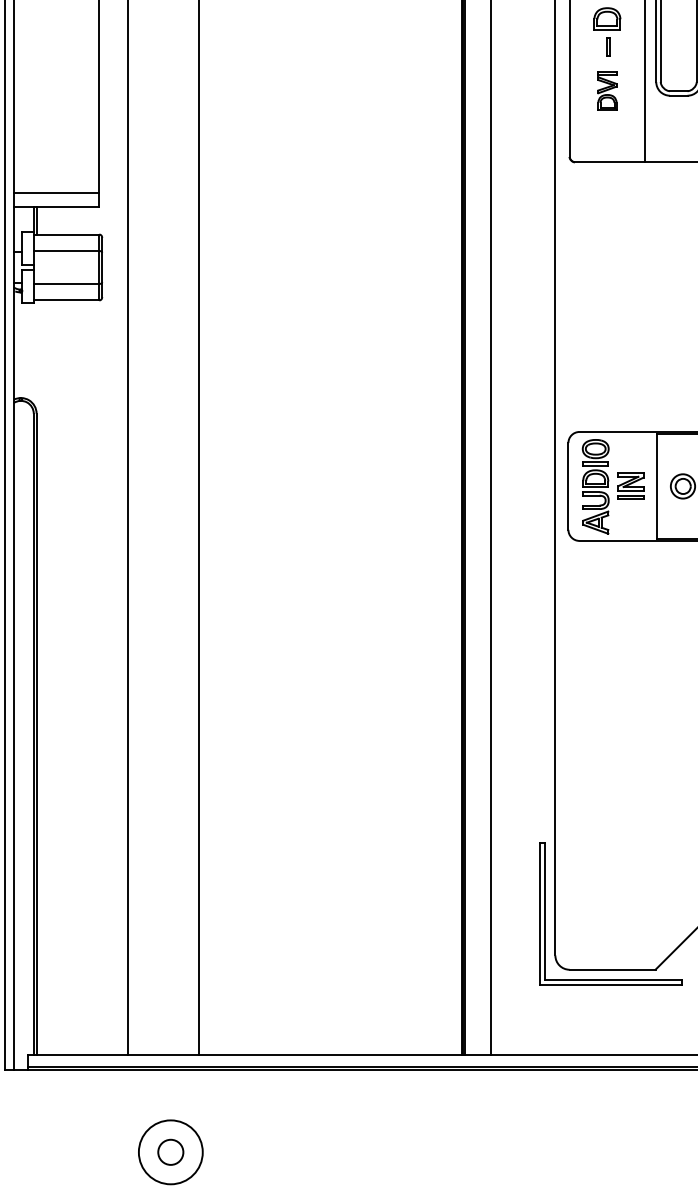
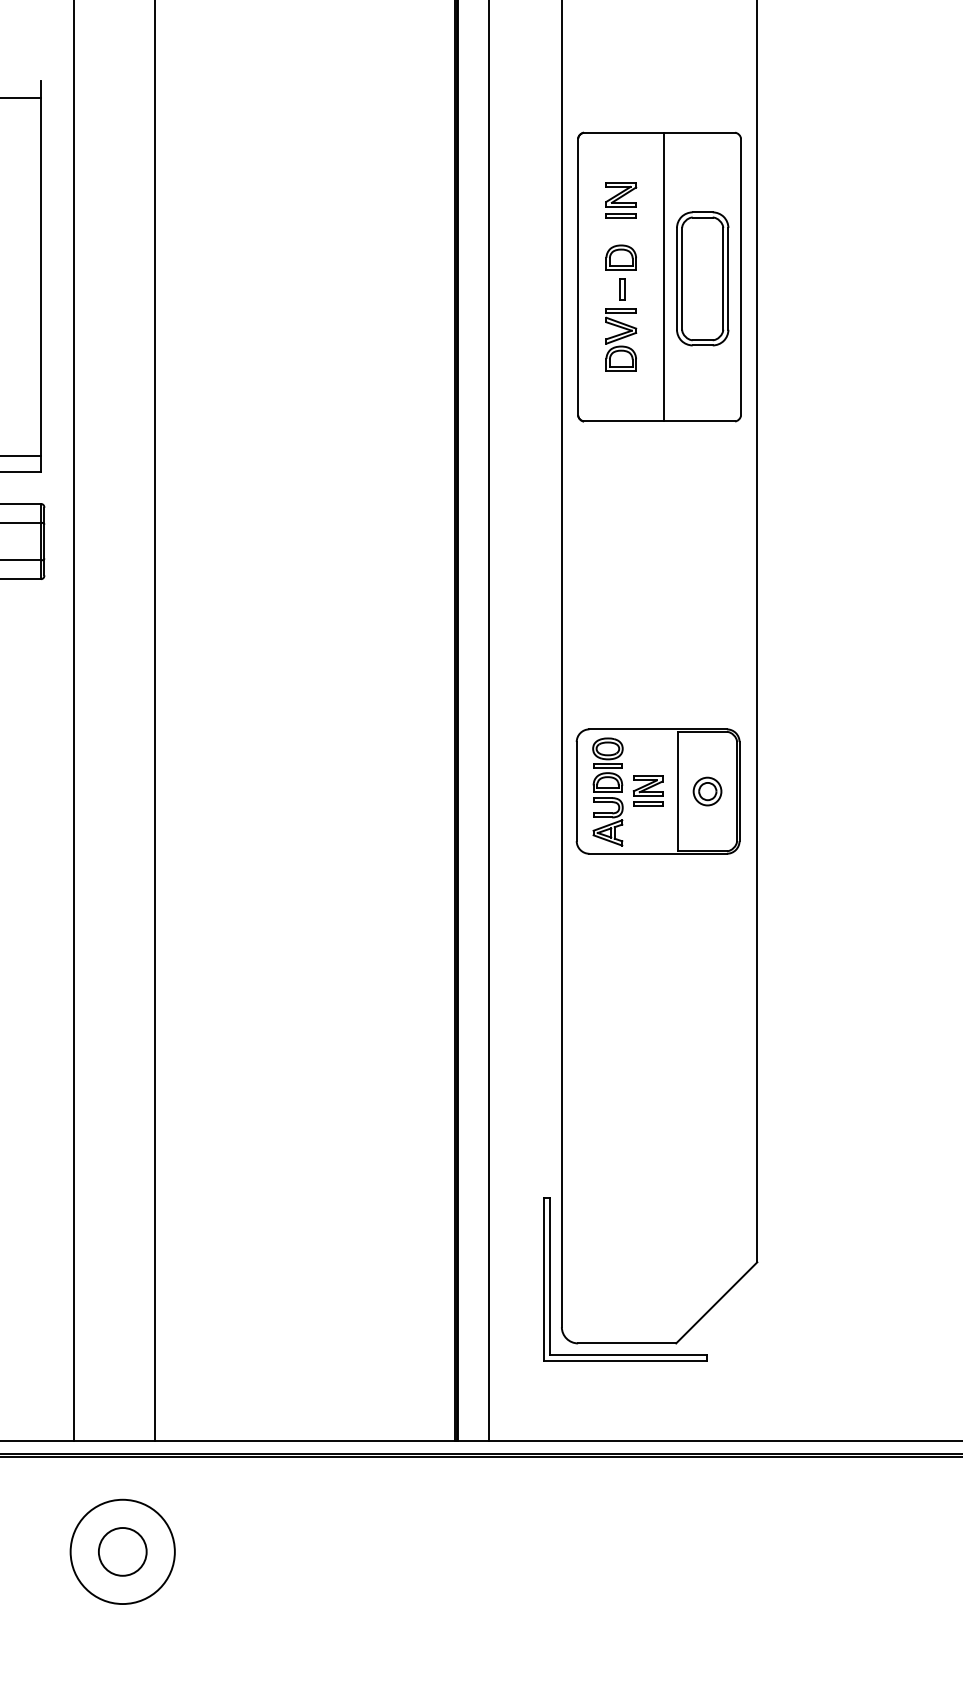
part: (607, 90) -> (621, 339), size x1.43
circle: (170, 1151) -> (122, 1551), size x1.43
circle: (170, 1151) -> (122, 1551), size x1.67

